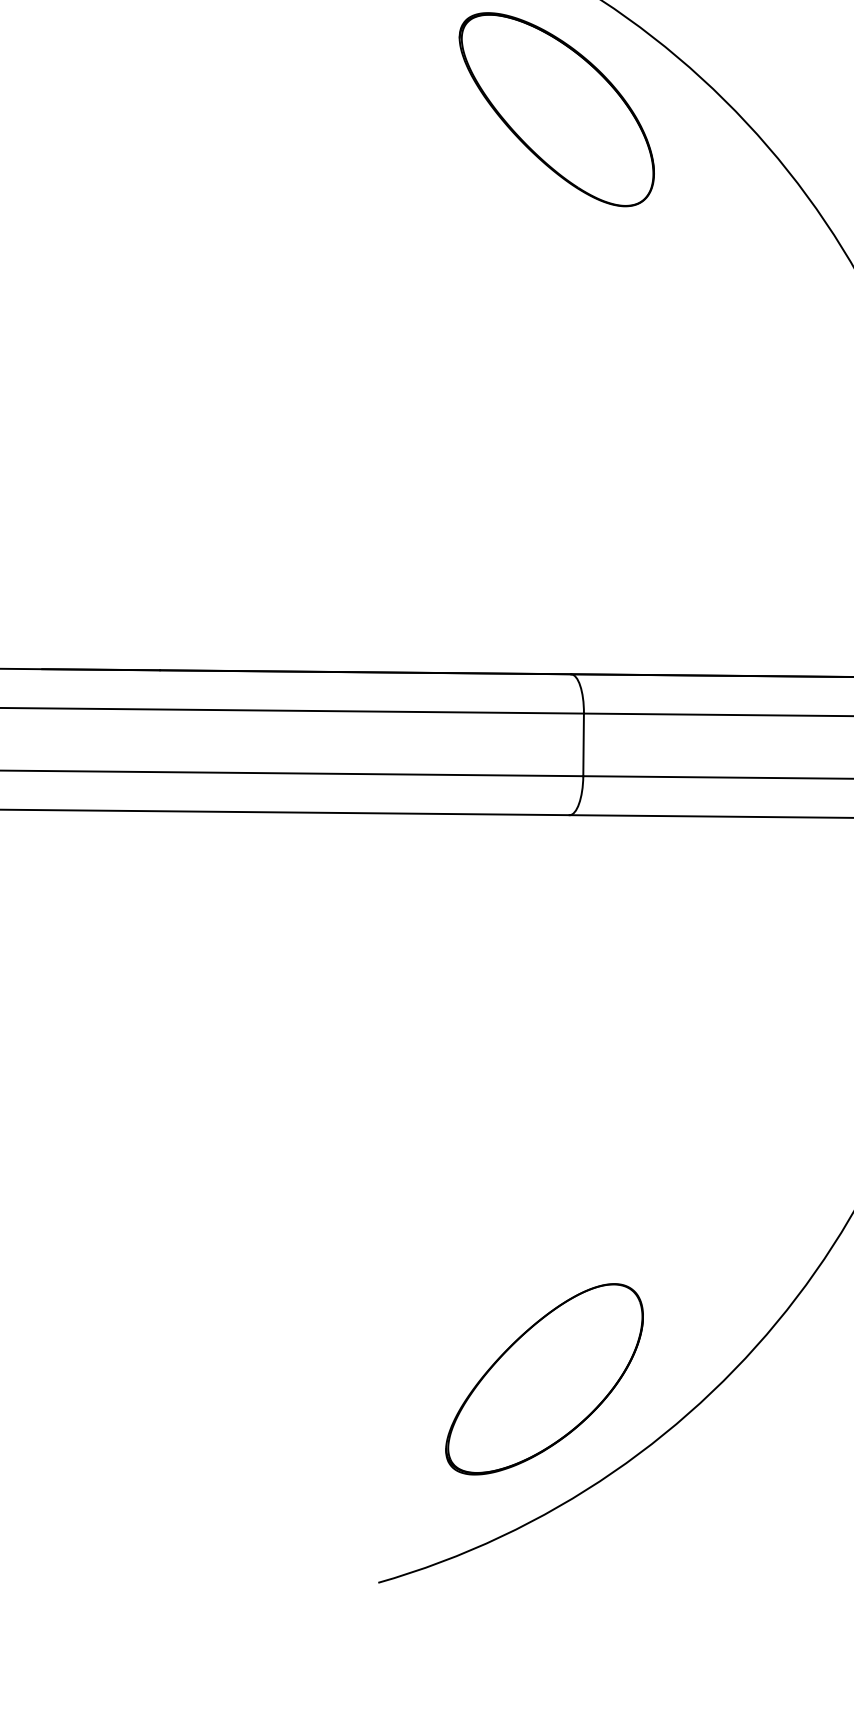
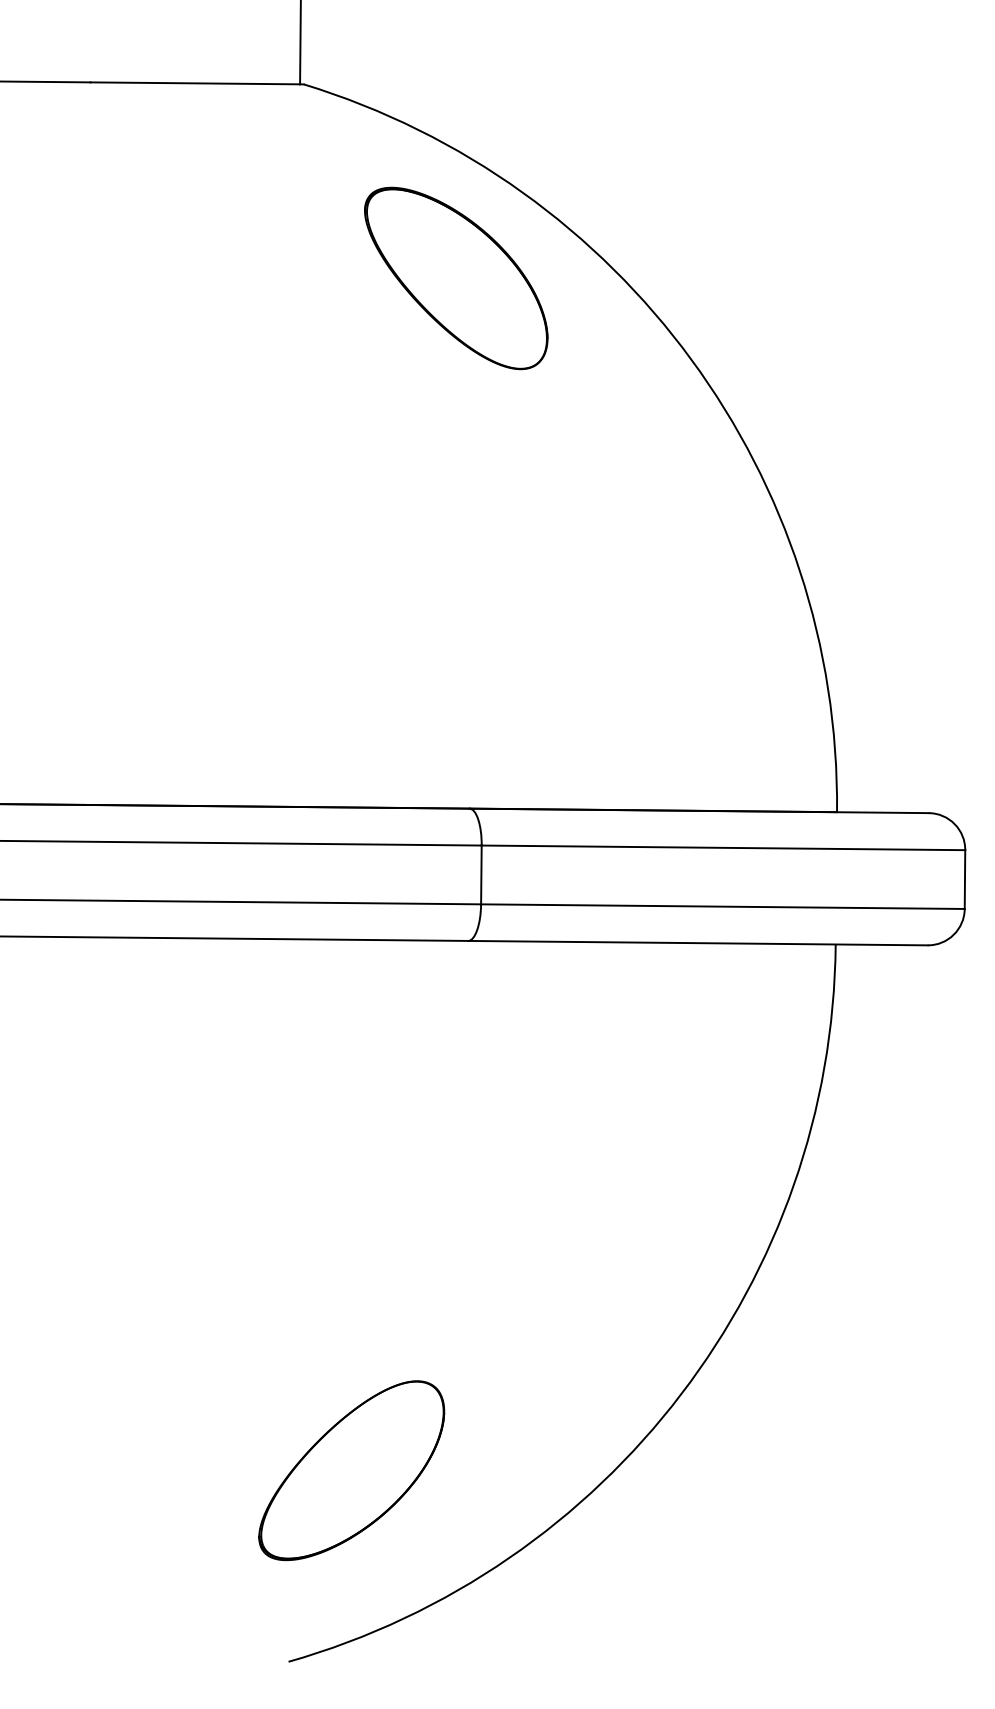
part: (544, 1379) -> (351, 1470), moved

